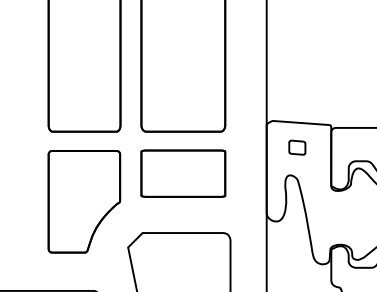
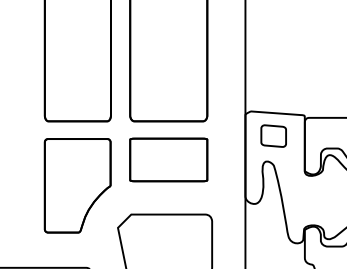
part: (297, 147) -> (273, 135), size x1.67

